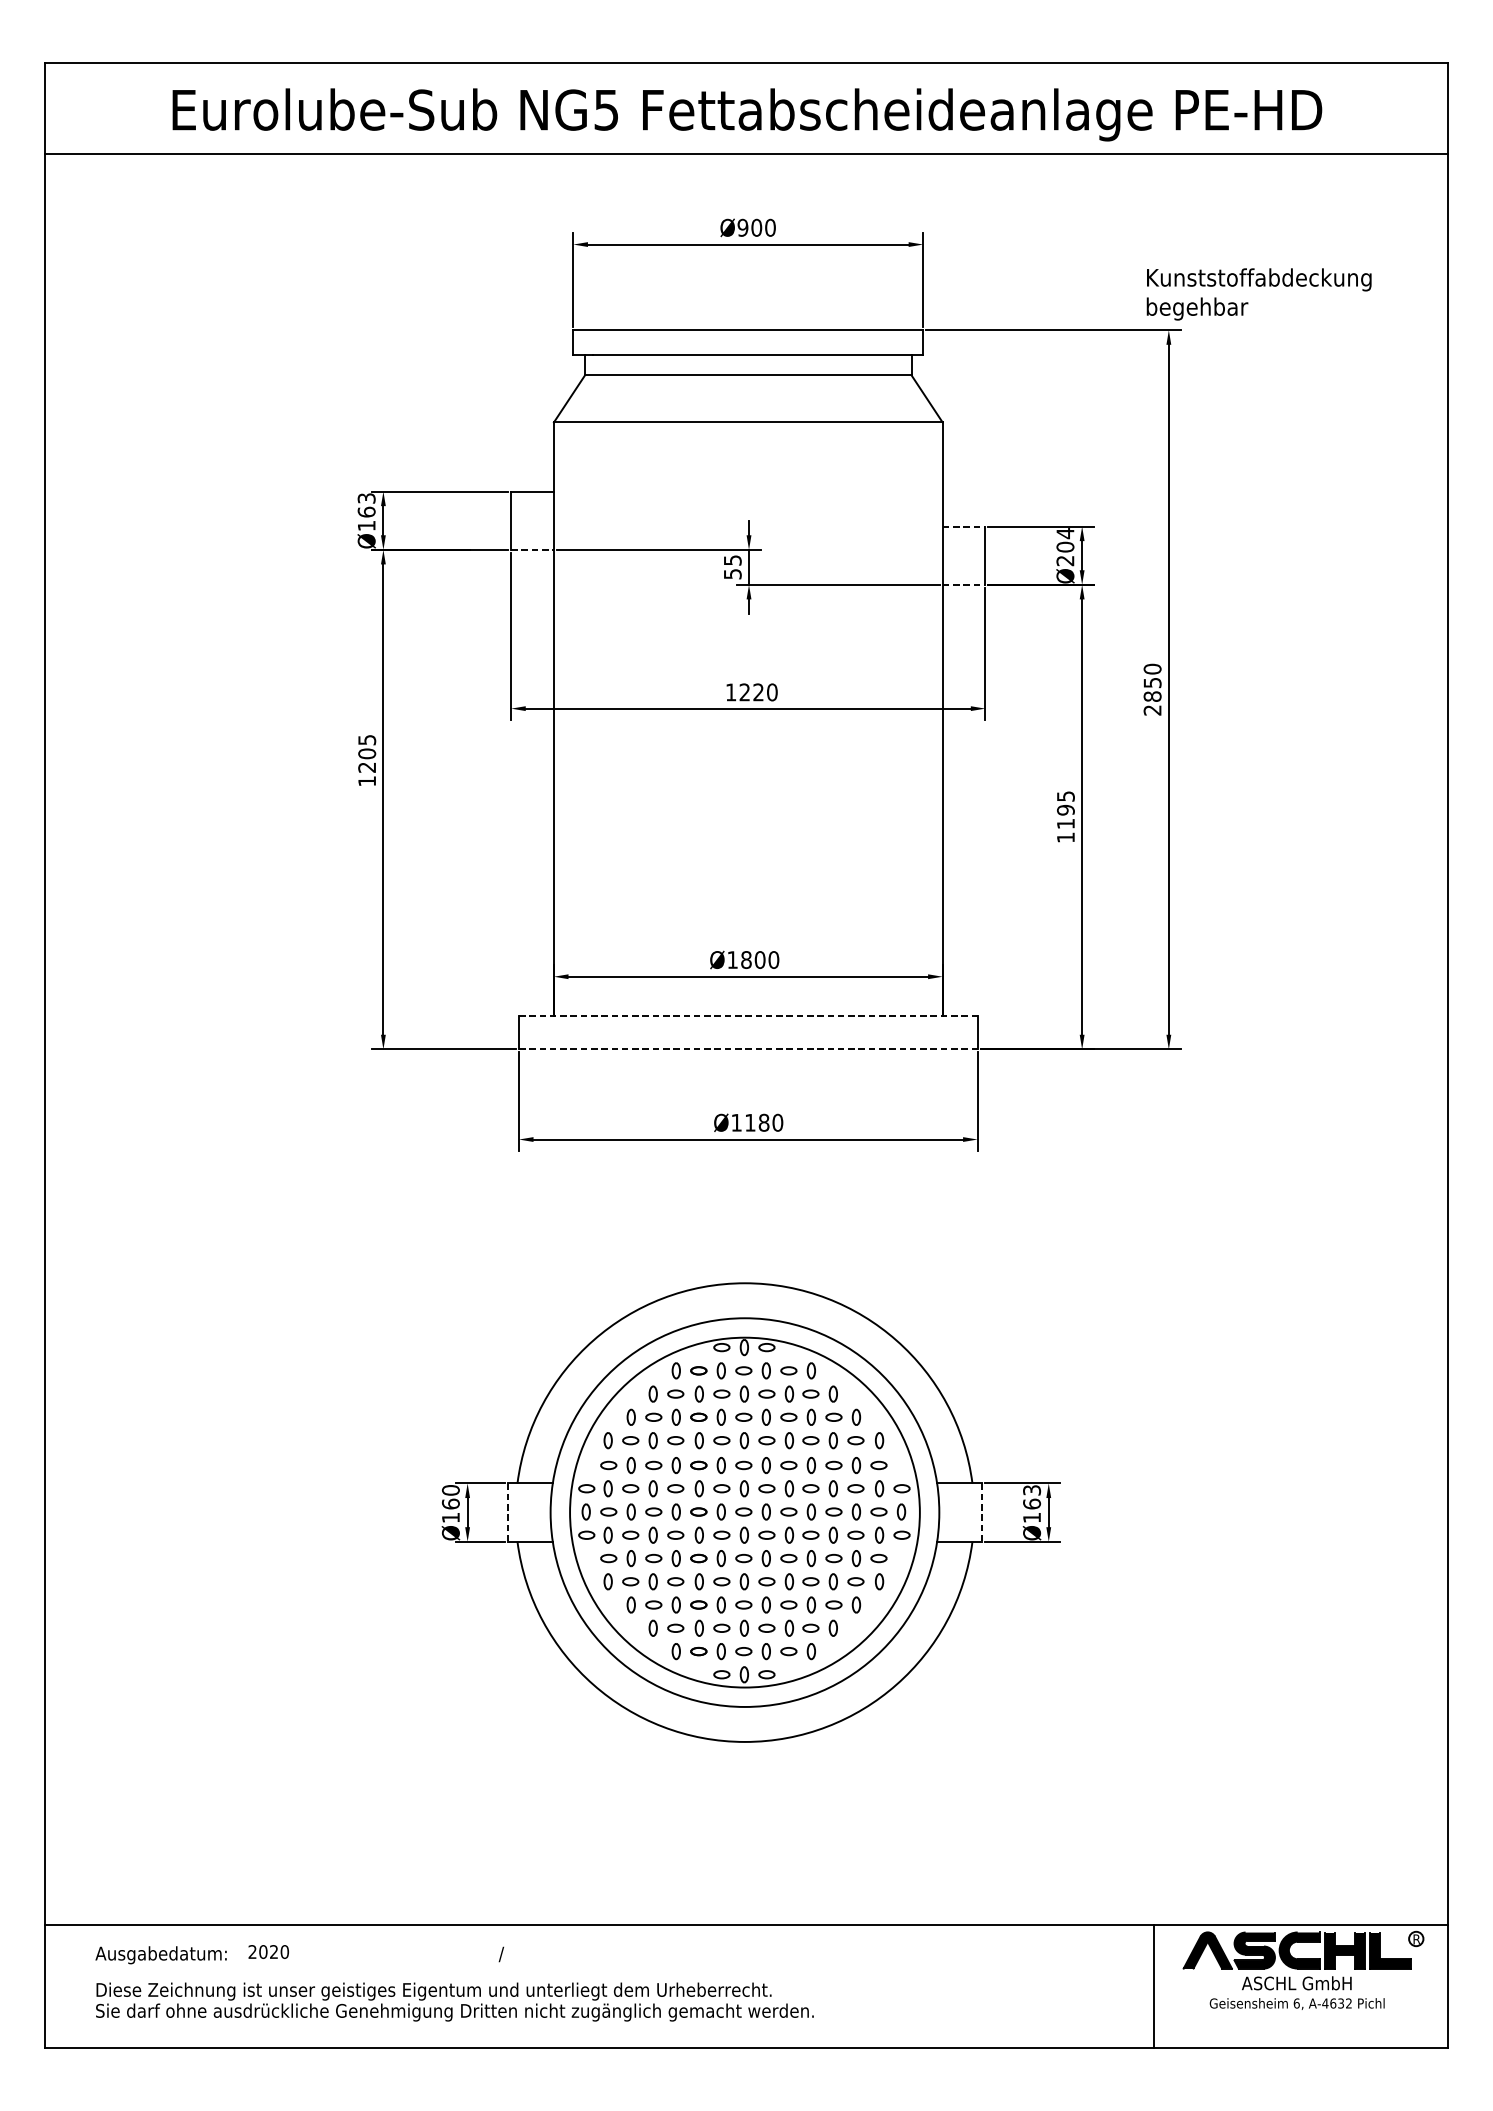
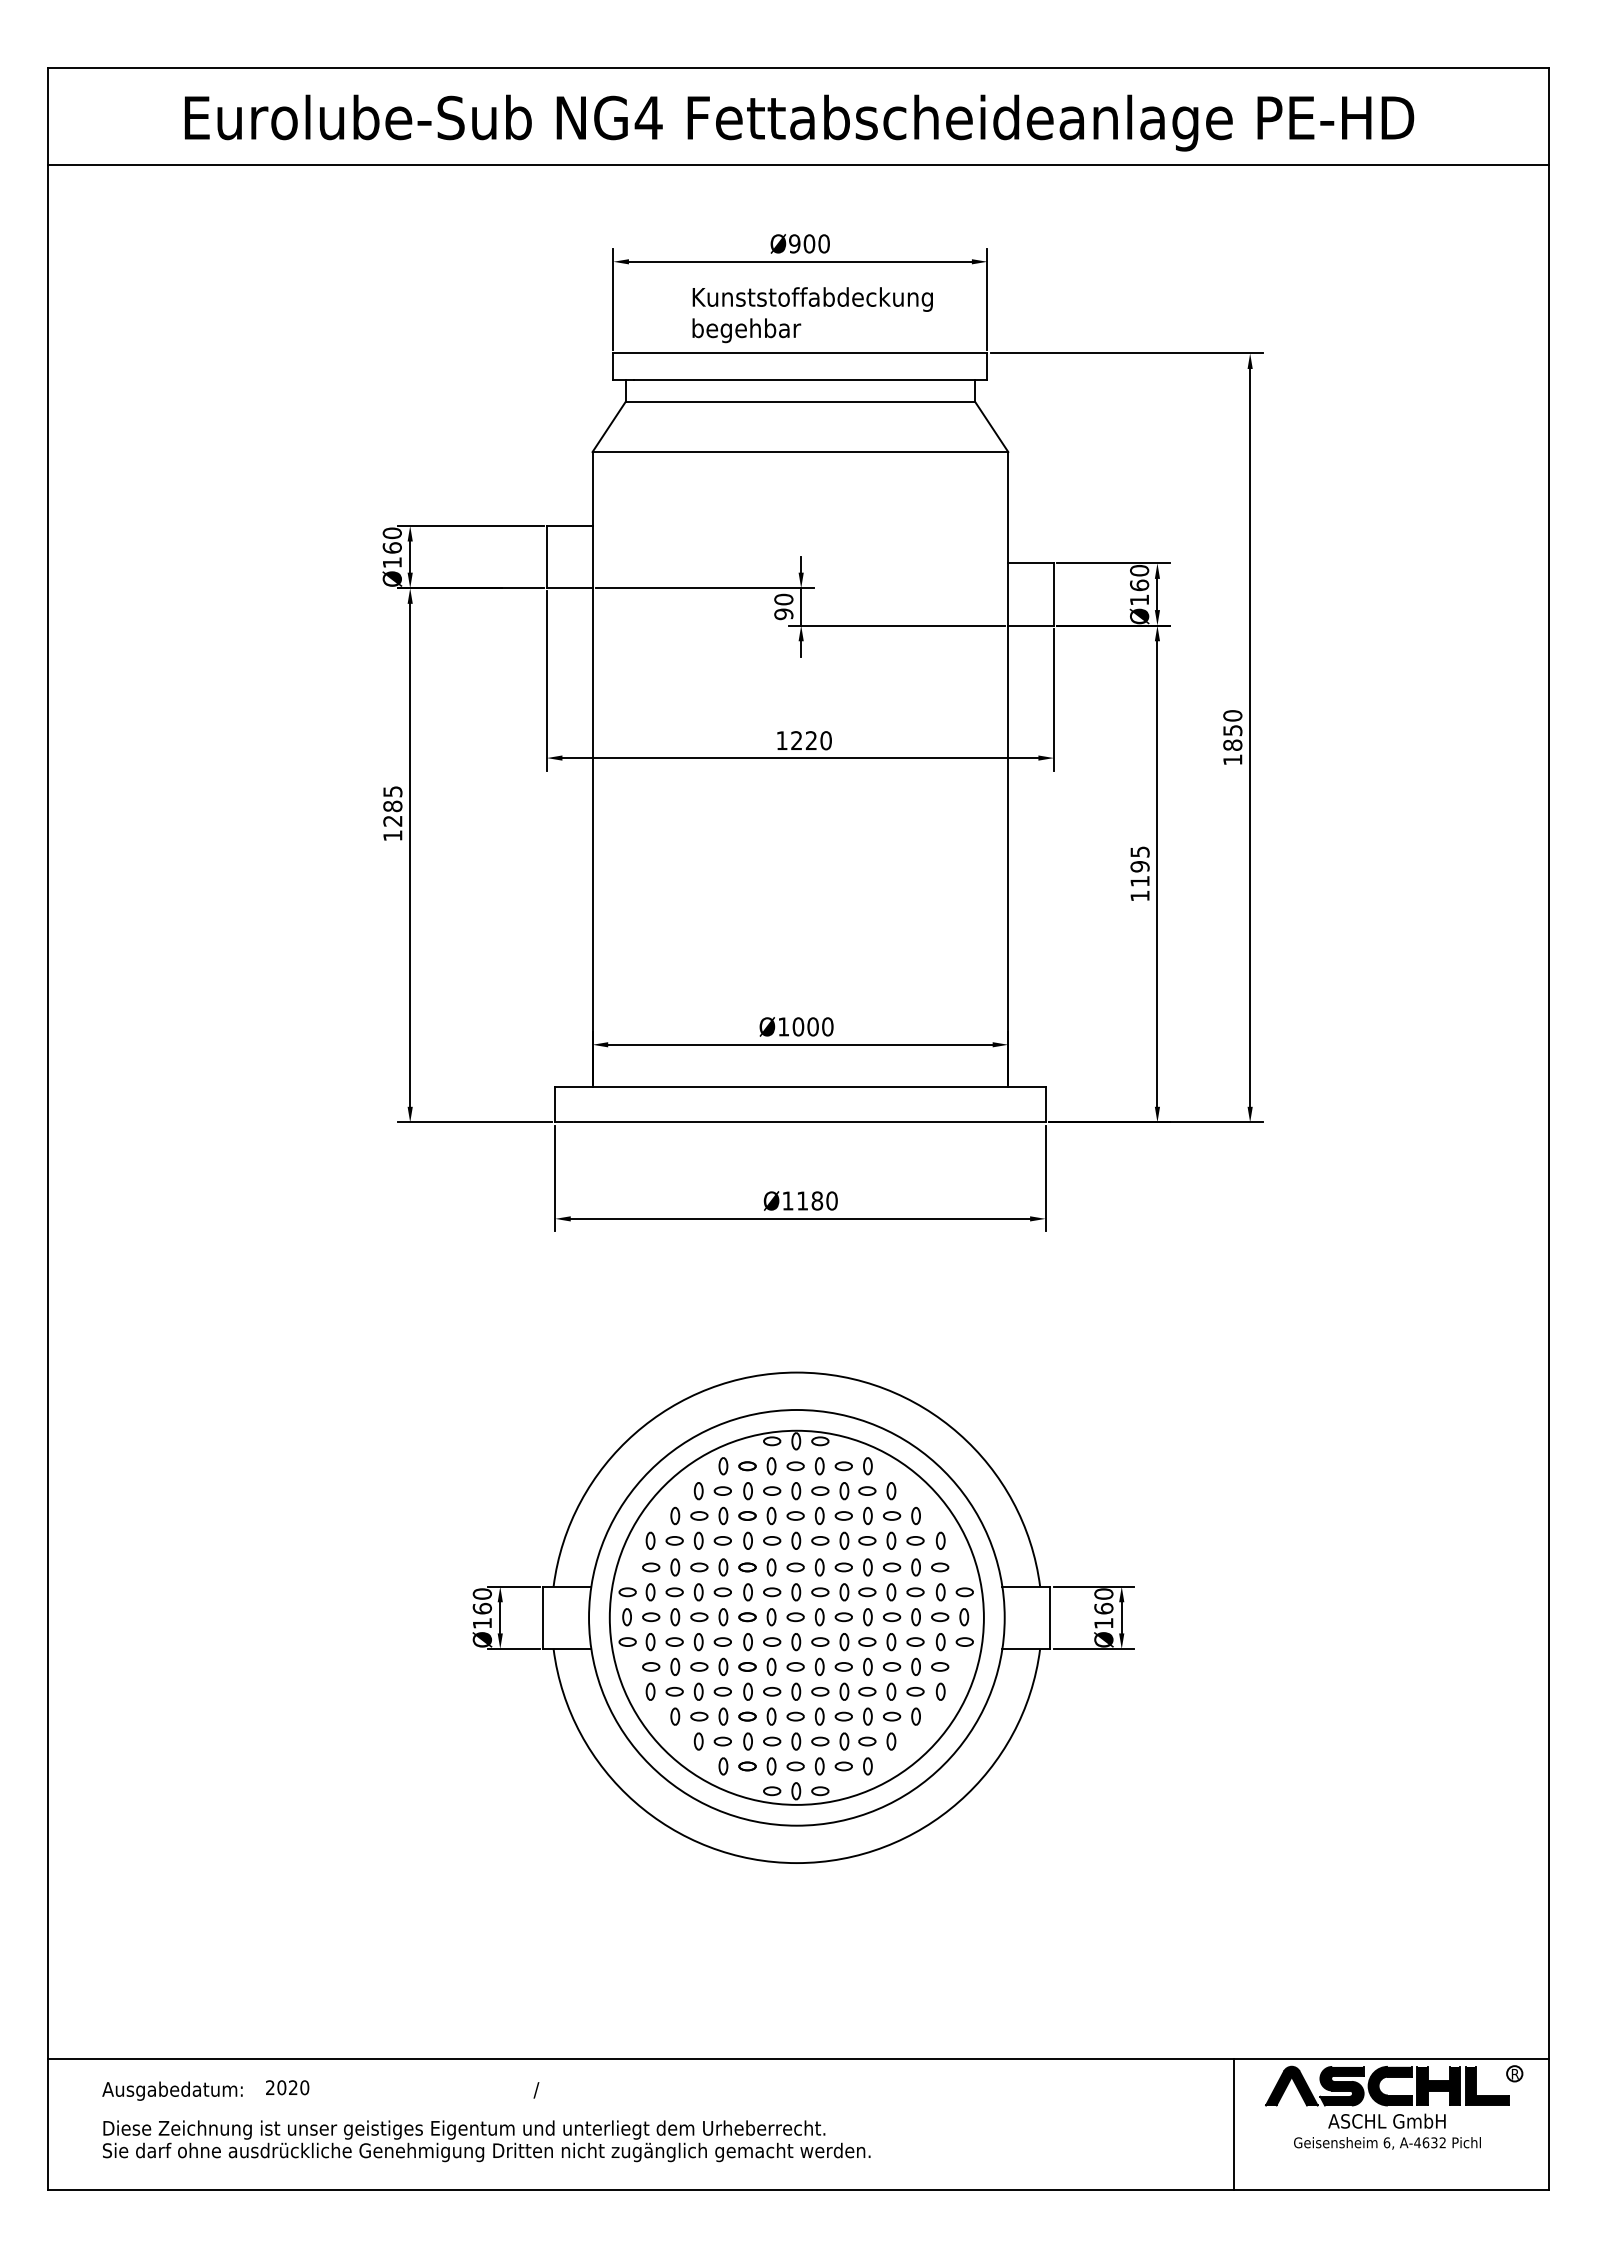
text: (606, 110) -> (648, 118), NG5 -> NG4
text: (1258, 294) -> (812, 315), moved
text: (365, 498) -> (391, 533), Ø163 -> Ø160
line: (964, 526) -> (1031, 563), dashed -> solid
text: (1065, 546) -> (1139, 584), Ø204 -> Ø160
line: (532, 550) -> (569, 588), dashed -> solid
text: (732, 566) -> (783, 606), 55 -> 90
line: (964, 584) -> (1031, 625), dashed -> solid
text: (1152, 709) -> (1232, 759), 2850 -> 1850
text: (366, 753) -> (392, 806), 1205 -> 1285
text: (746, 959) -> (798, 1026), Ø1800 -> Ø1000
line: (748, 1016) -> (800, 1087), dashed -> solid
line: (748, 1049) -> (800, 1122), dashed -> solid
text: (1031, 1489) -> (1103, 1593), Ø163 -> Ø160
line: (508, 1513) -> (543, 1618), dashed -> solid
line: (982, 1513) -> (1050, 1618), dashed -> solid

